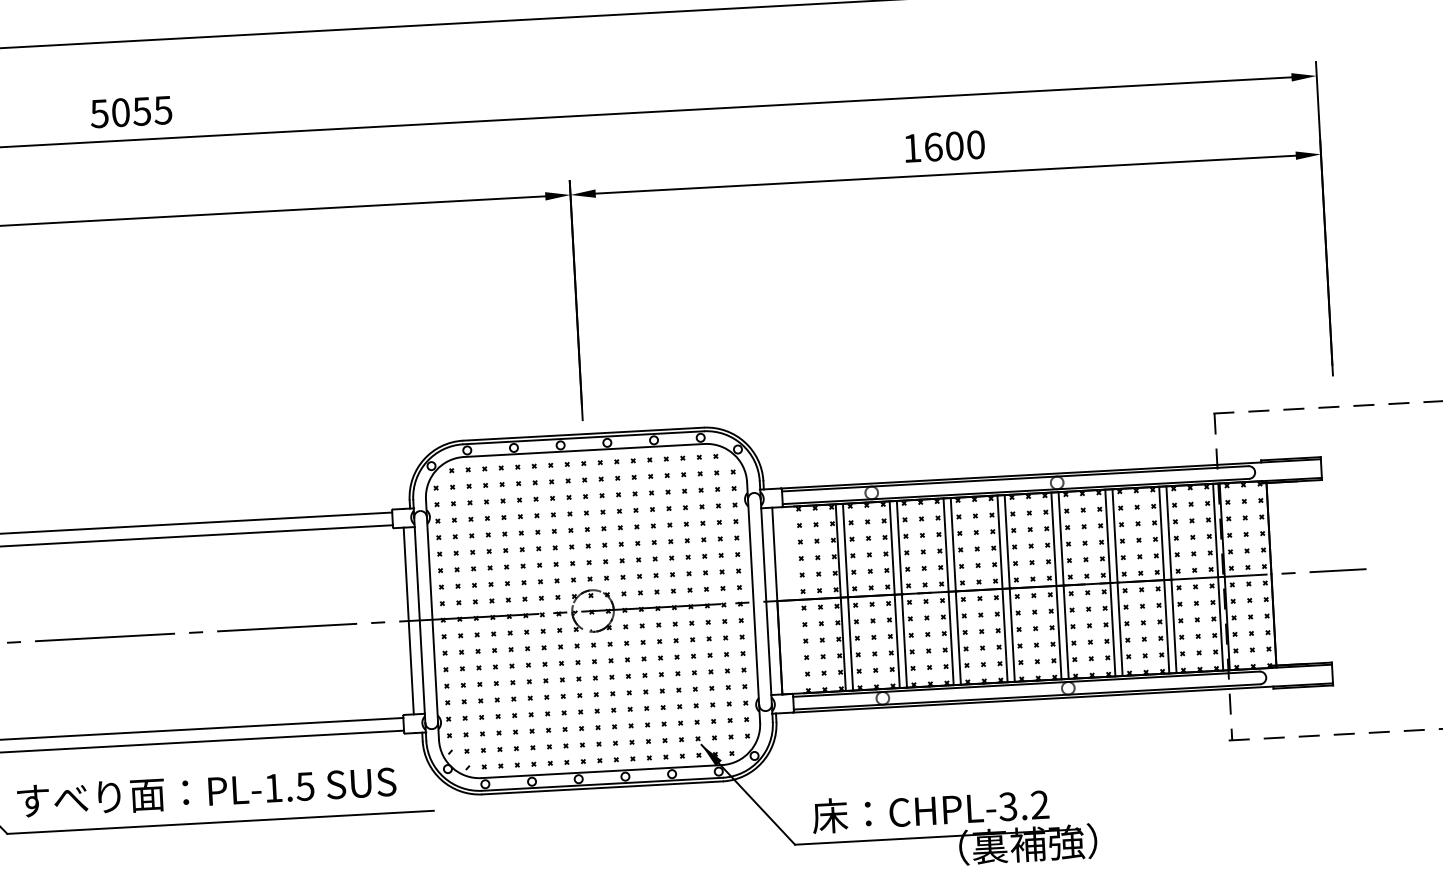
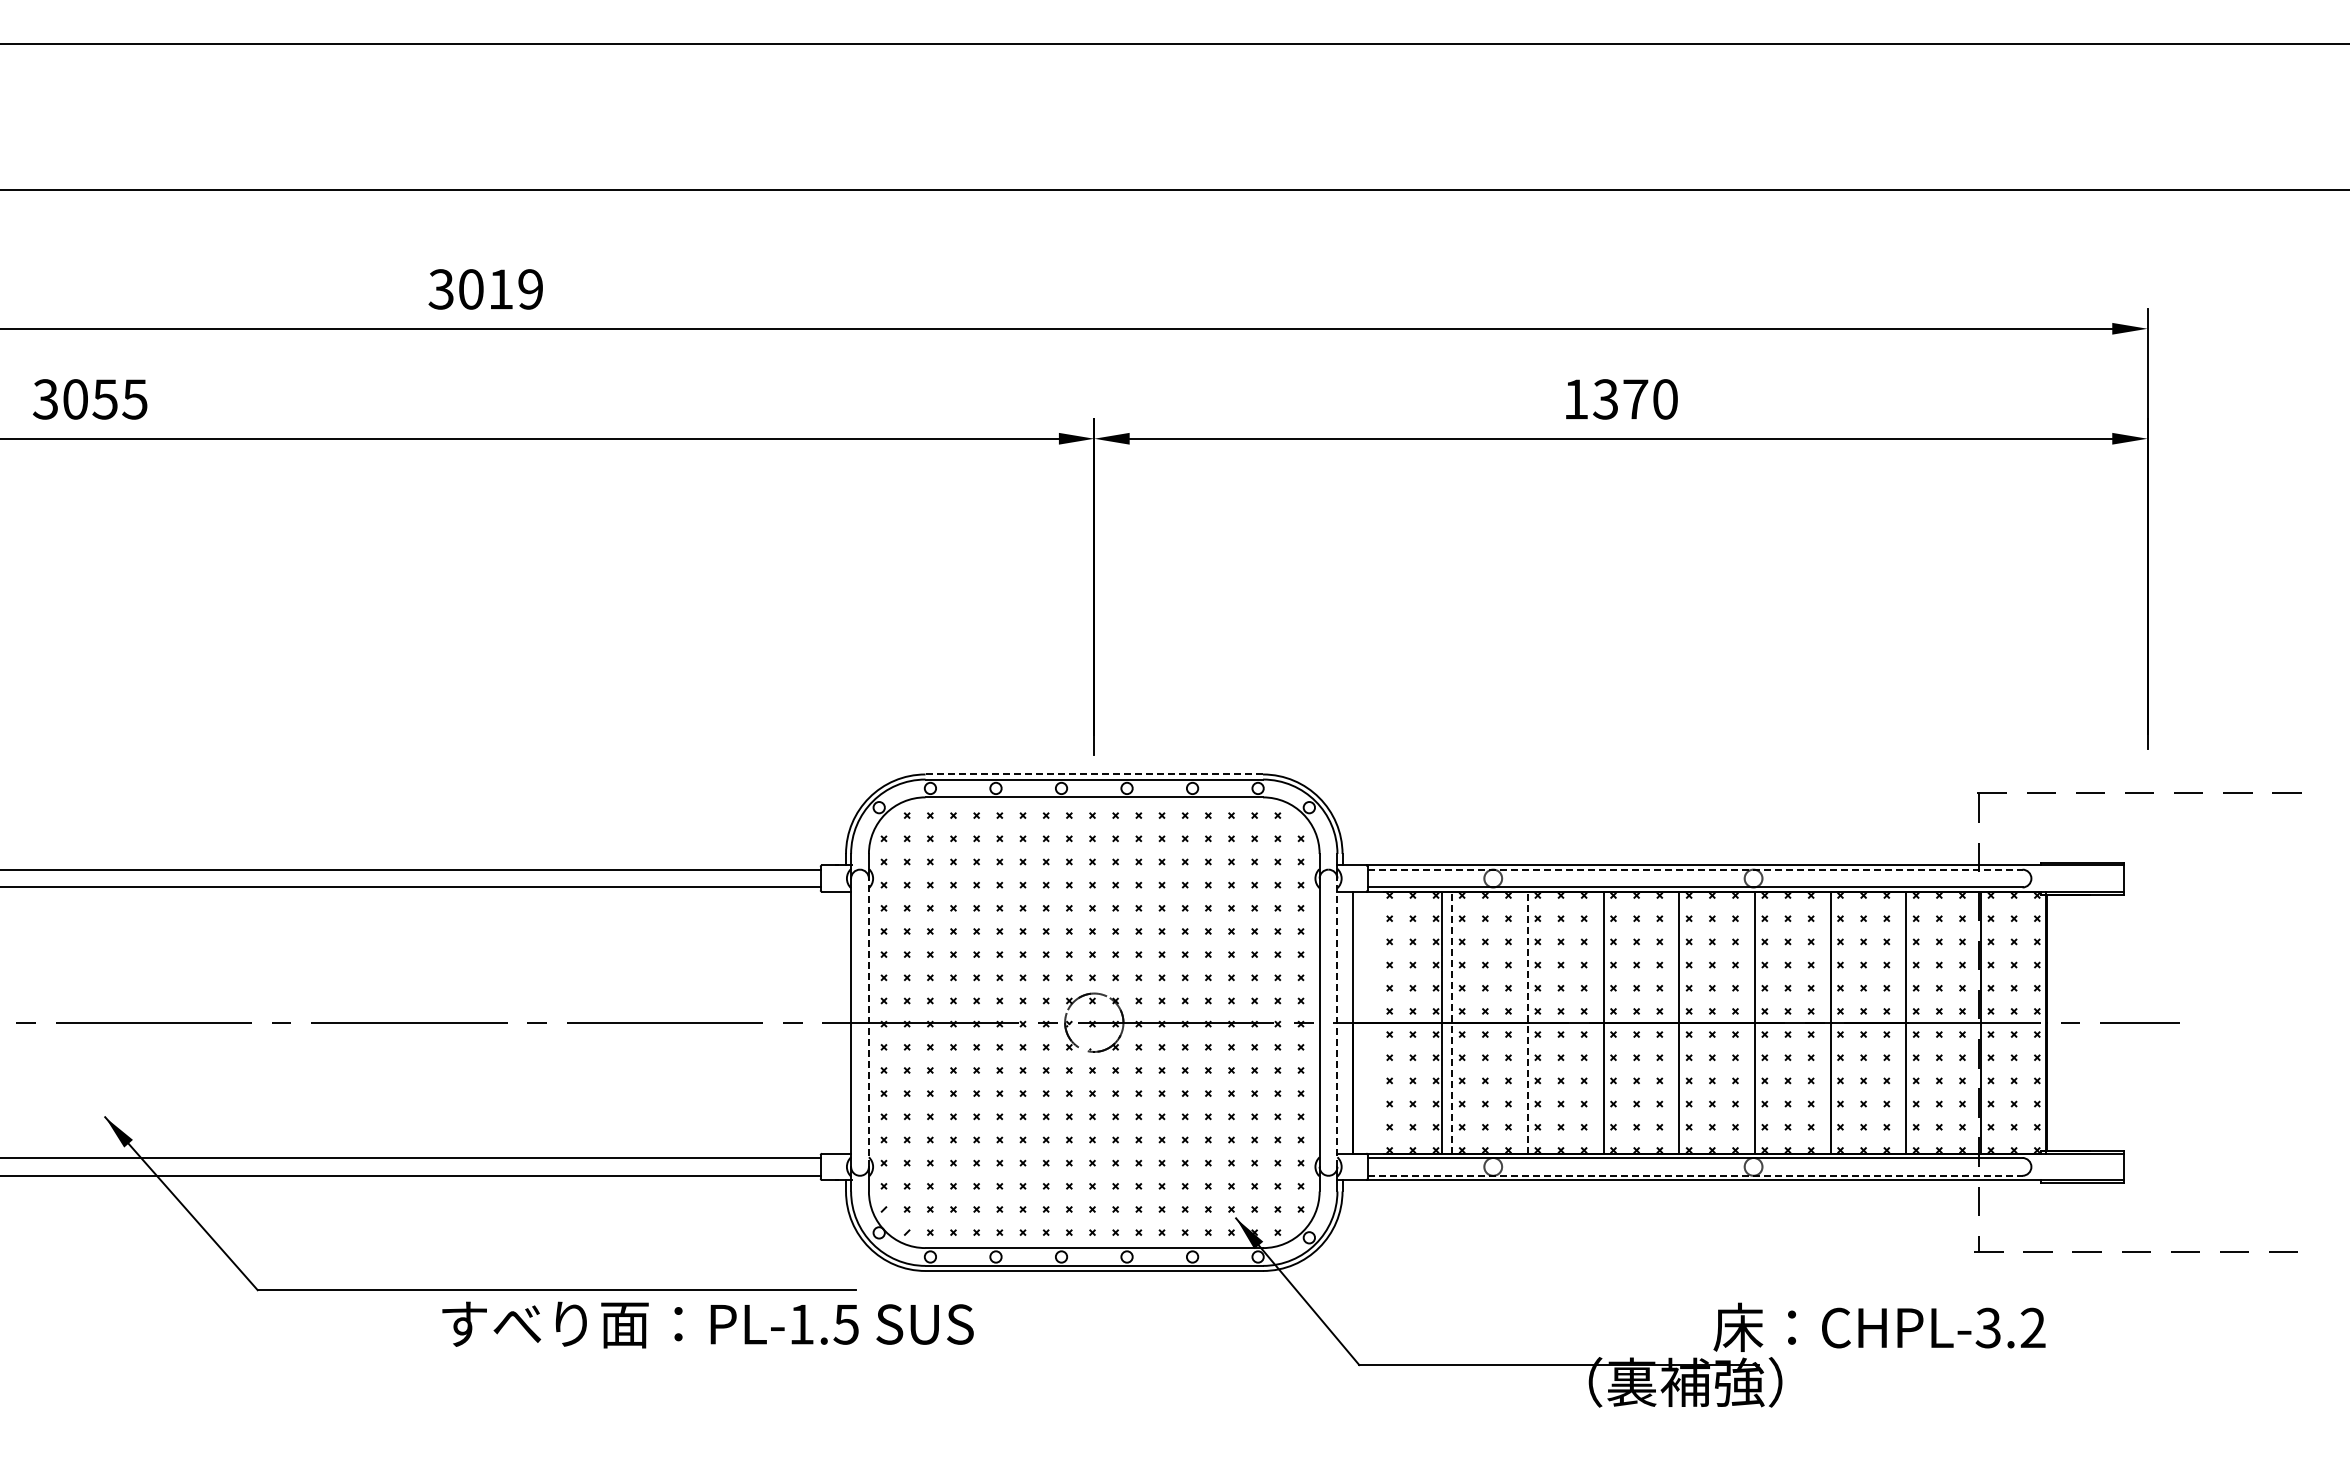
text: (131, 112) -> (485, 289), 5055 -> 3019
text: (943, 146) -> (1620, 399), 1600 -> 1370
line: (583, 434) -> (1094, 774), solid -> dashed
line: (1015, 478) -> (1695, 869), solid -> dashed
line: (1218, 577) -> (1971, 1022), removed
line: (1164, 579) -> (1896, 1022), removed
line: (1110, 582) -> (1820, 1022), removed
line: (1056, 585) -> (1744, 1022), removed
line: (1002, 588) -> (1669, 1022), removed
line: (948, 591) -> (1593, 1022), removed
line: (894, 594) -> (1517, 1022), removed
line: (901, 594) -> (1527, 1022), solid -> dashed
line: (848, 597) -> (1452, 1022), solid -> dashed
line: (766, 601) -> (1337, 1022), solid -> dashed
line: (432, 619) -> (868, 1022), solid -> dashed
line: (408, 620) -> (835, 1022), removed
line: (1027, 696) -> (1695, 1175), solid -> dashed
text: (206, 791) -> (707, 1324), moved
text: (930, 809) -> (1879, 1326), moved

